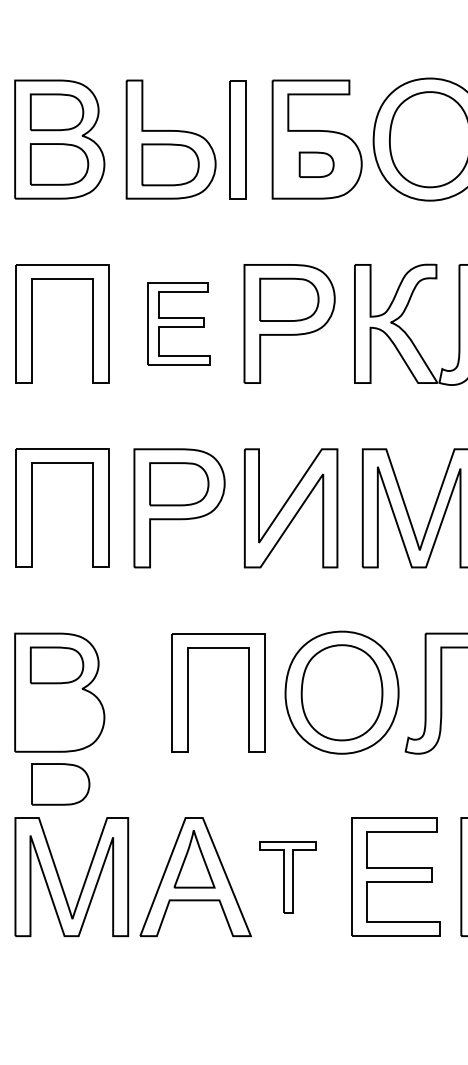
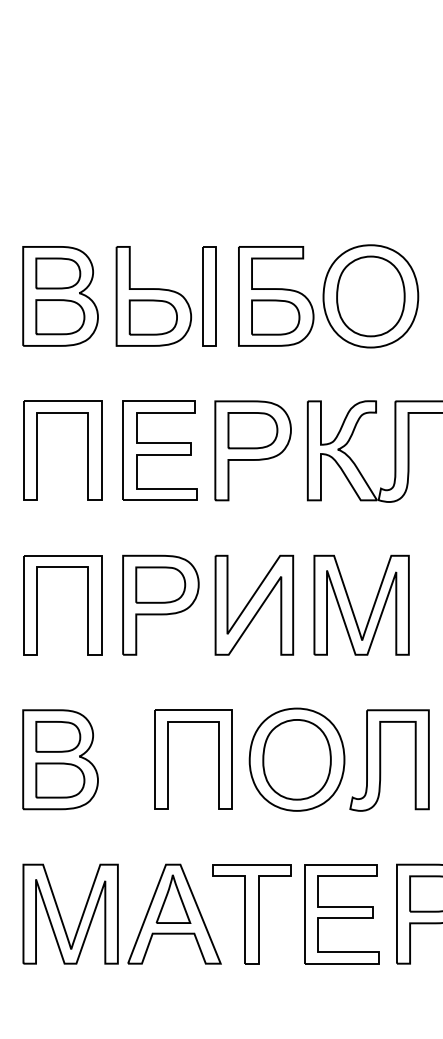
part: (316, 164) -> (275, 317), size x1.67
part: (177, 323) -> (159, 450), size x1.43
part: (60, 784) -> (60, 780), moved
part: (287, 877) -> (251, 914), size x1.67

